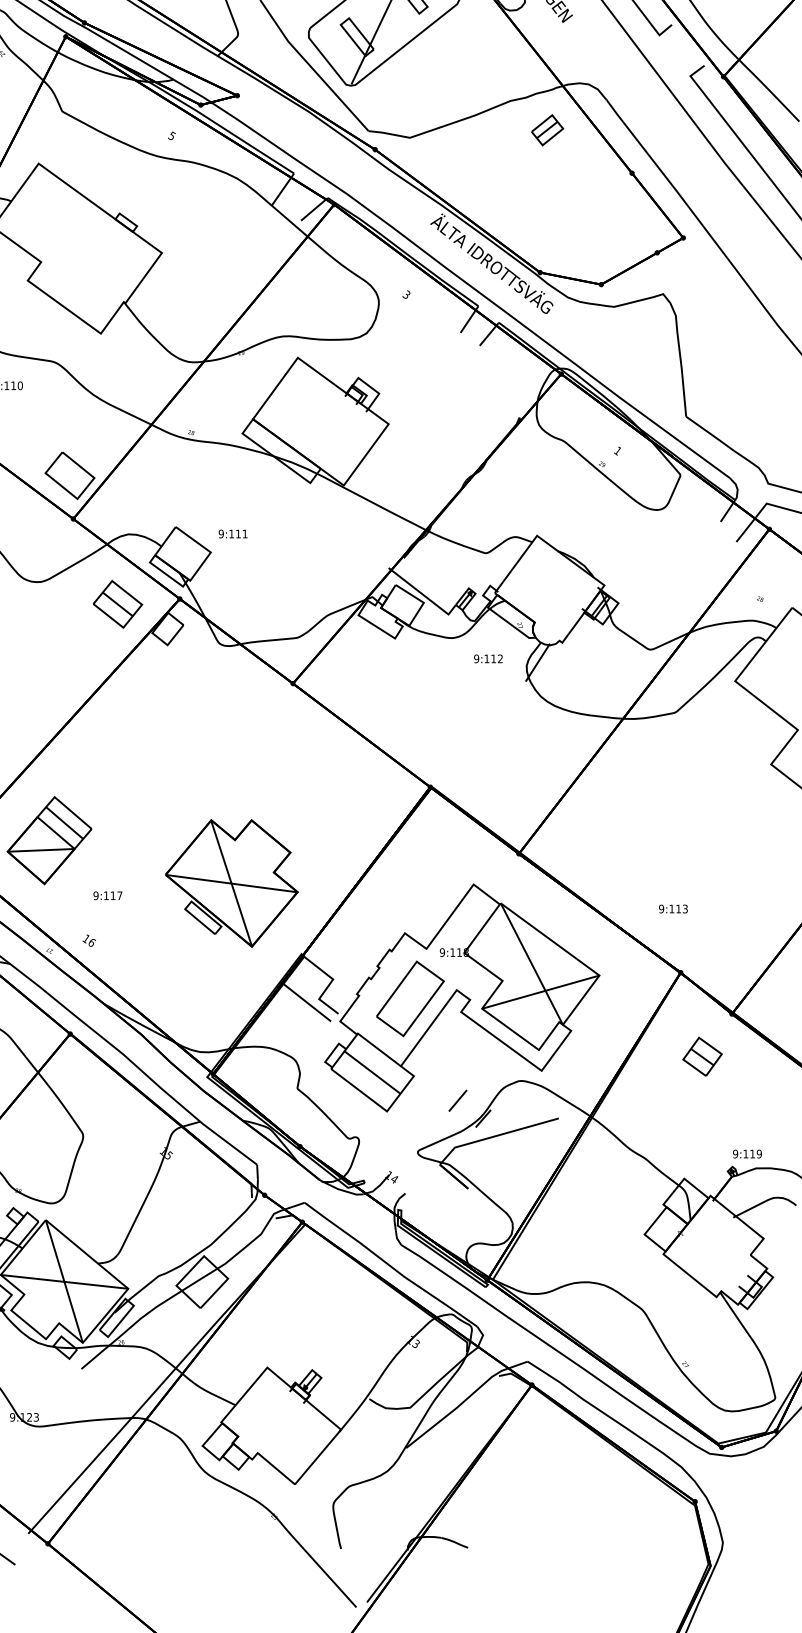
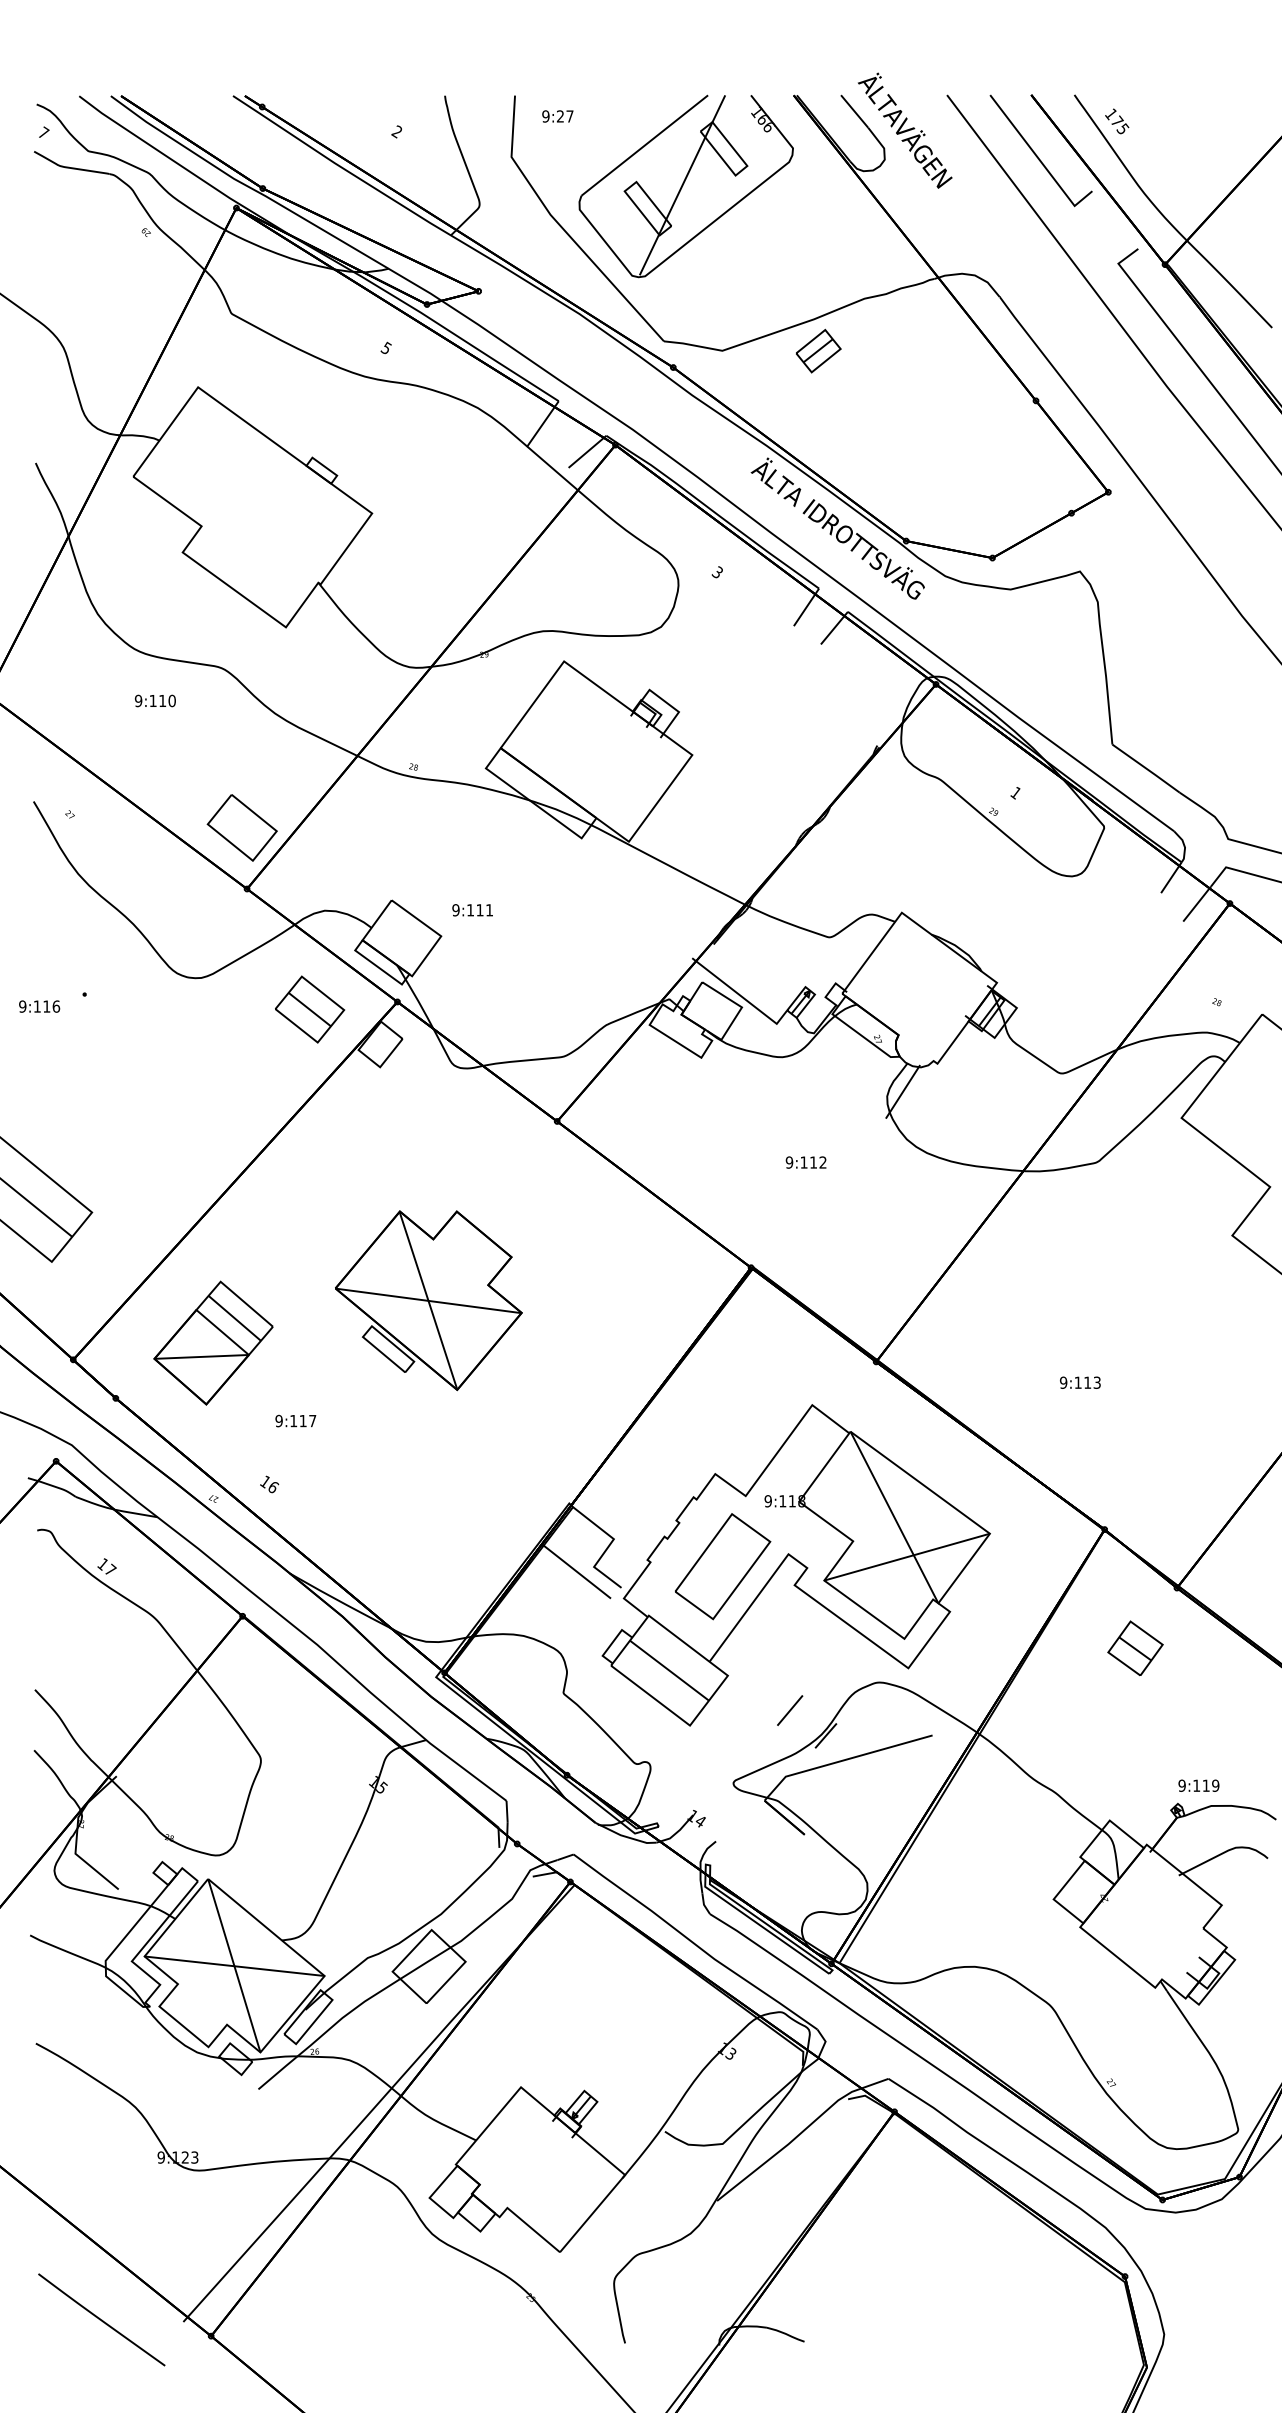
part: (547, 129) -> (818, 350), moved
text: (487, 658) -> (805, 1162), moved
part: (231, 883) -> (428, 1300), moved
text: (673, 908) -> (1080, 1382), moved

